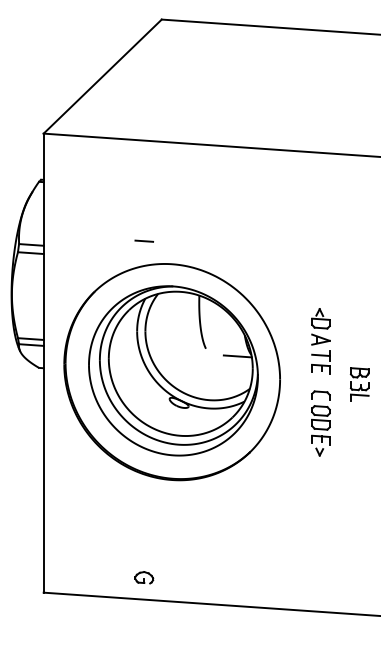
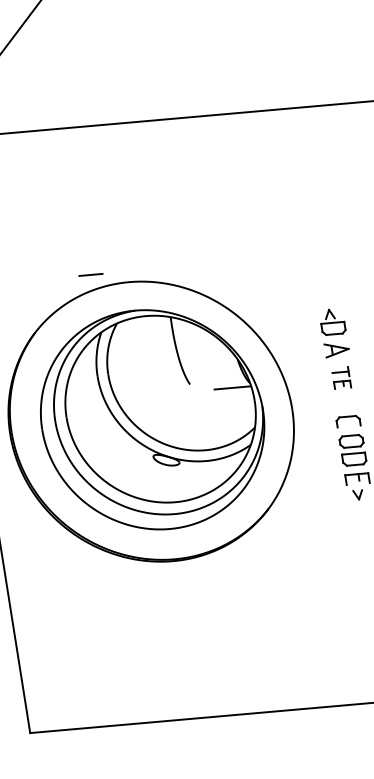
line: (143, 240) -> (89, 274), moved
part: (320, 362) -> (340, 378), size x0.7
part: (144, 577) -> (157, 692), removed

